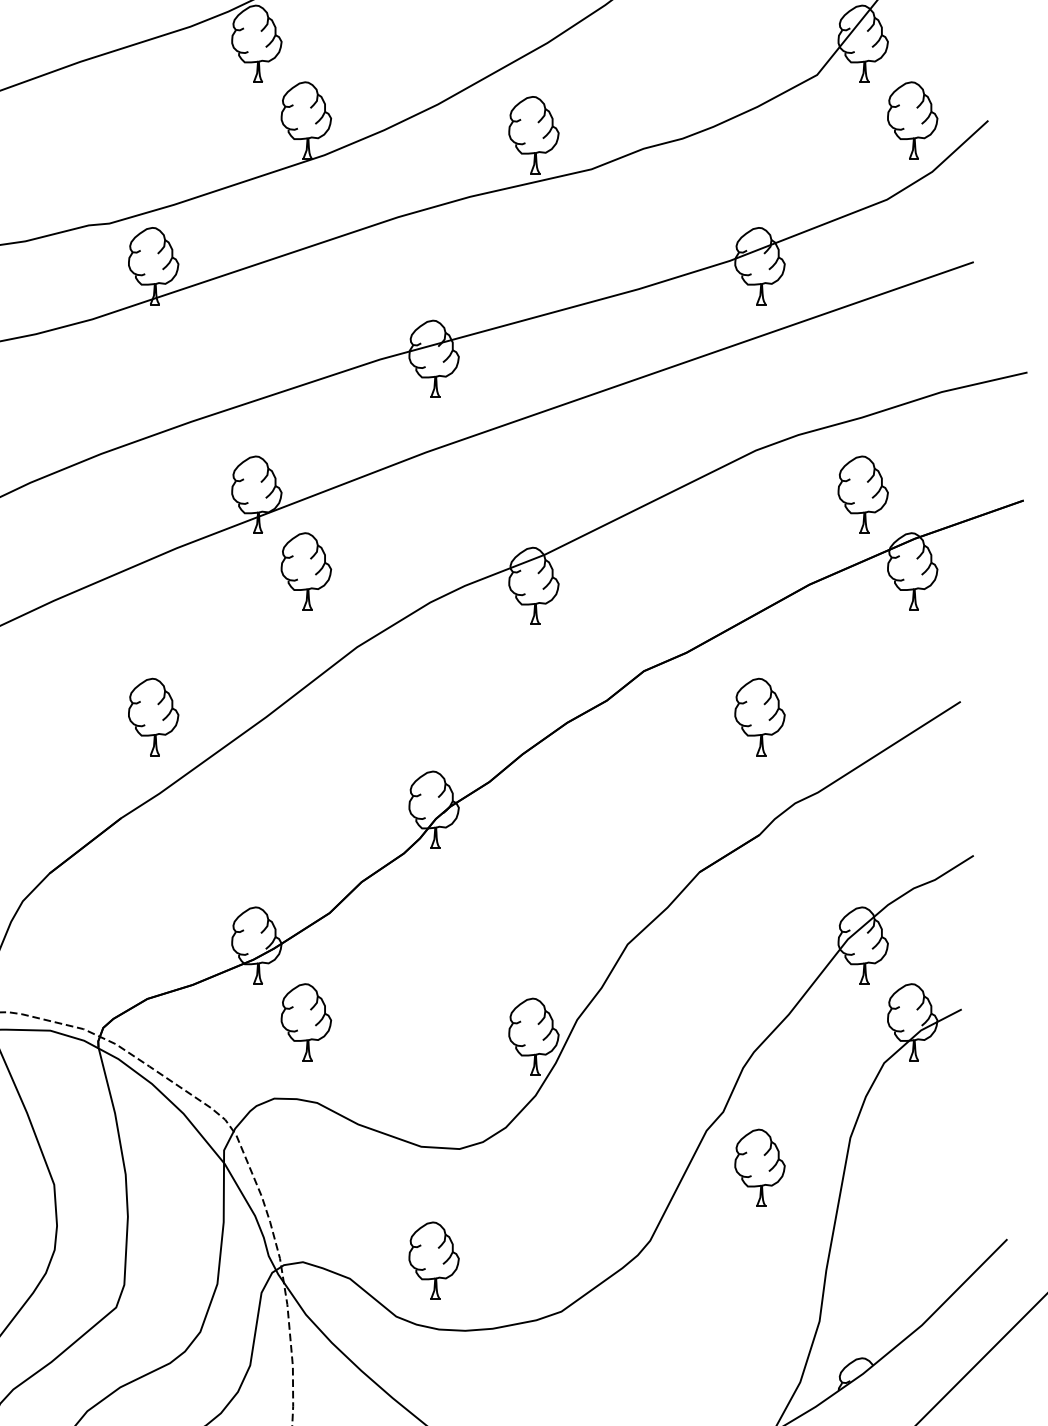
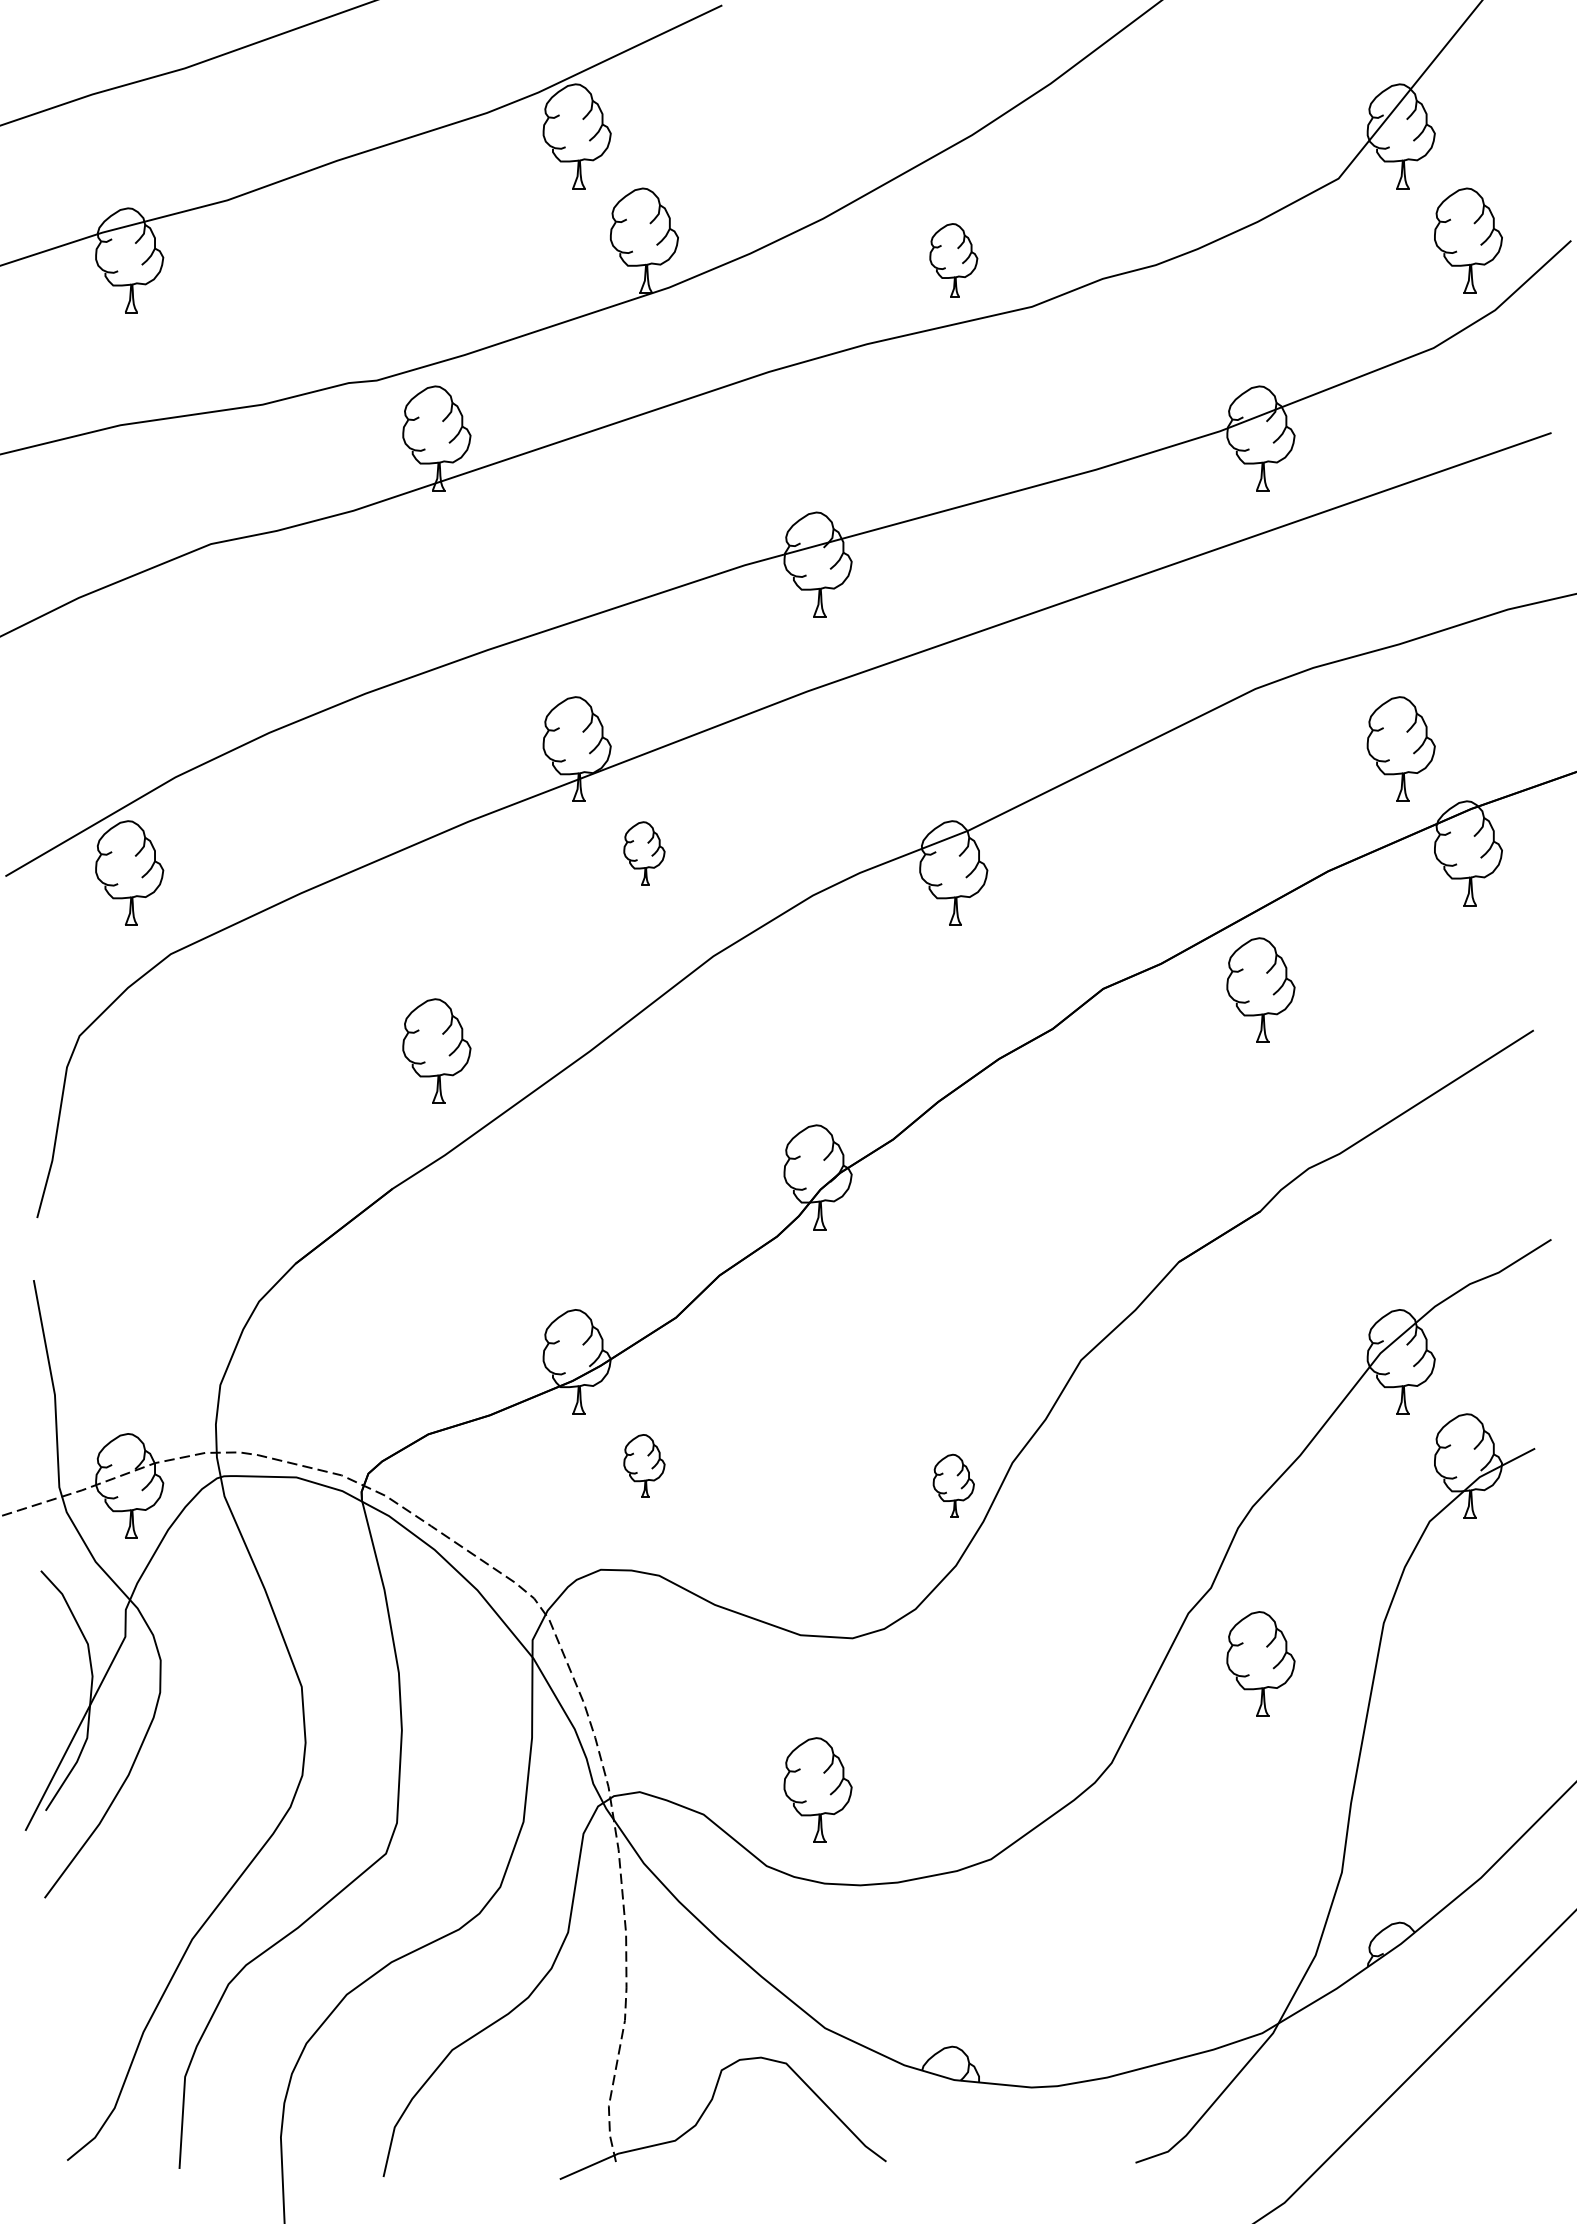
part: (533, 135) -> (953, 260), size x0.7
part: (306, 571) -> (644, 853), size x0.6
part: (759, 716) -> (1260, 989), moved
part: (306, 1021) -> (644, 1465), size x0.6
part: (533, 1036) -> (953, 1485), size x0.6

